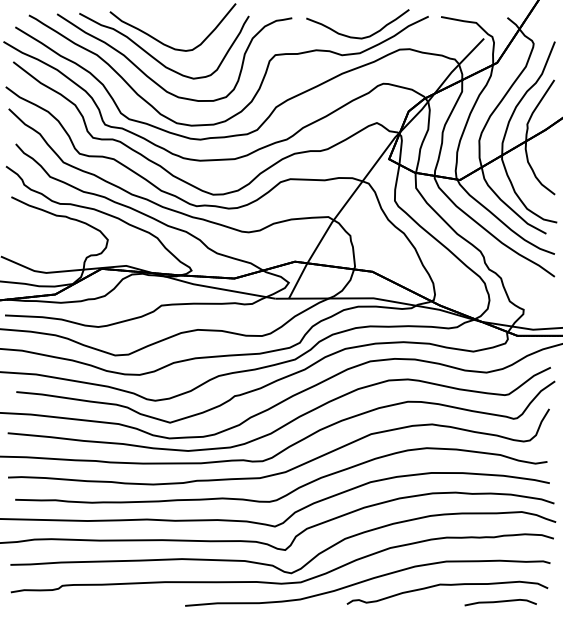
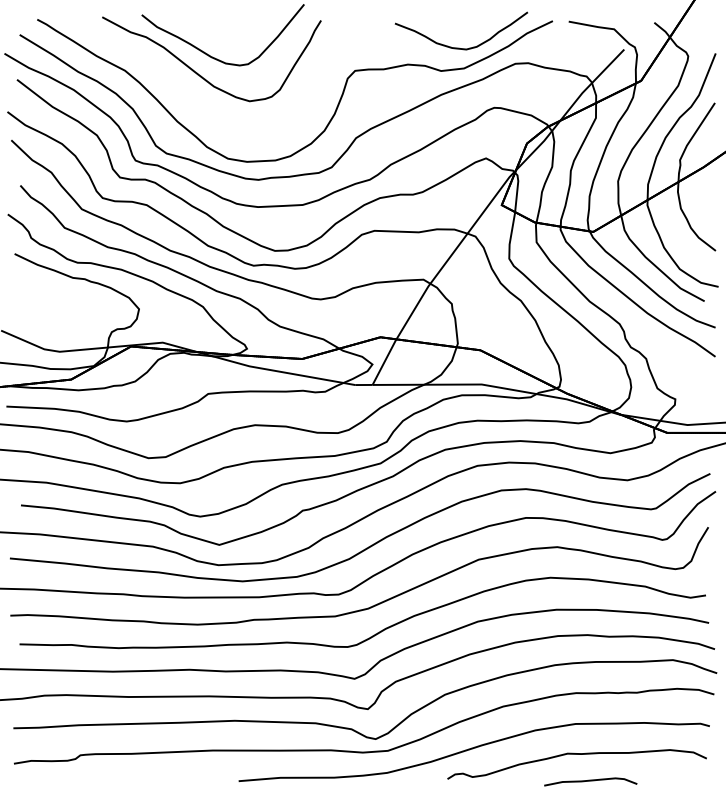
curve: (157, 82) -> (202, 106), removed
curve: (500, 602) -> (590, 781), moved

